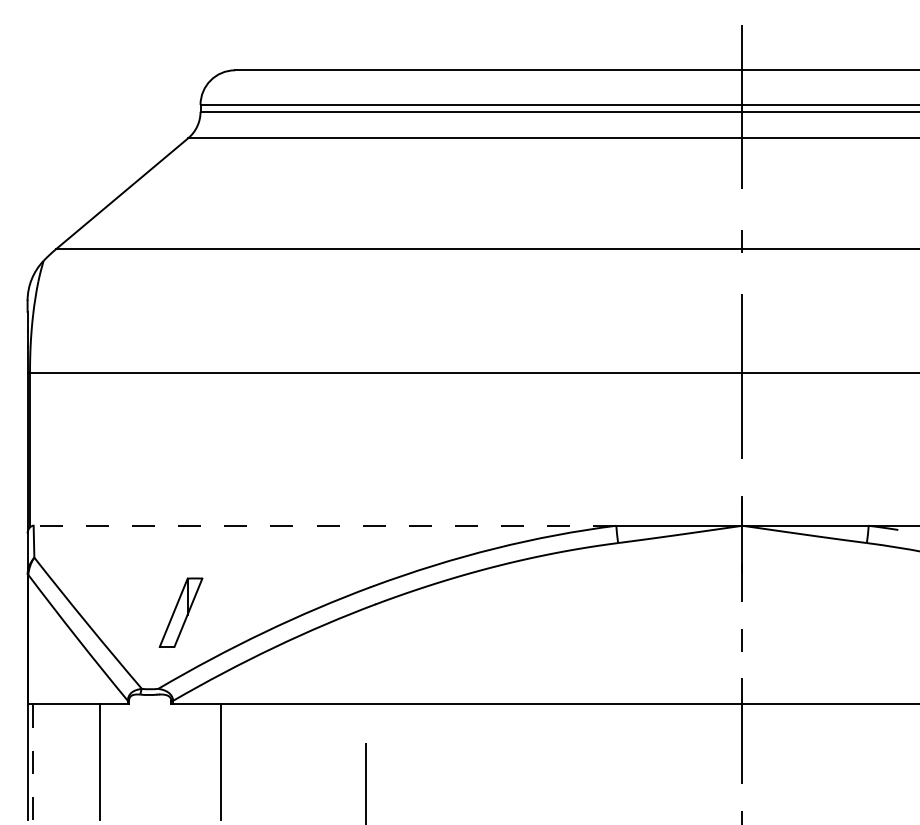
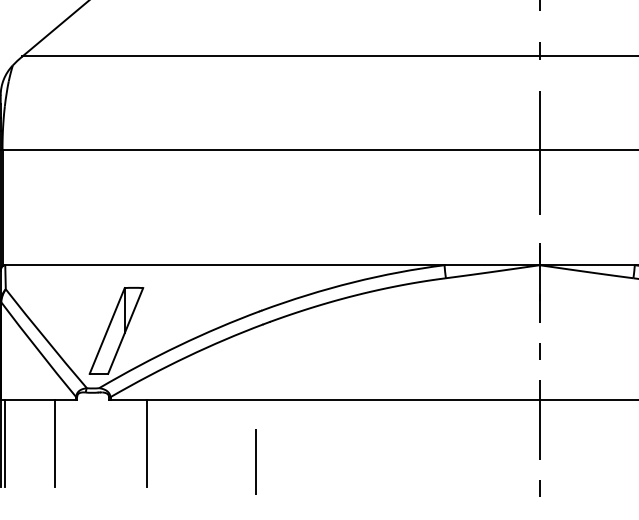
line: (324, 525) -> (224, 265), dashed -> solid
part: (180, 612) -> (115, 330), size x1.67
line: (32, 762) -> (4, 443), dashed -> solid

